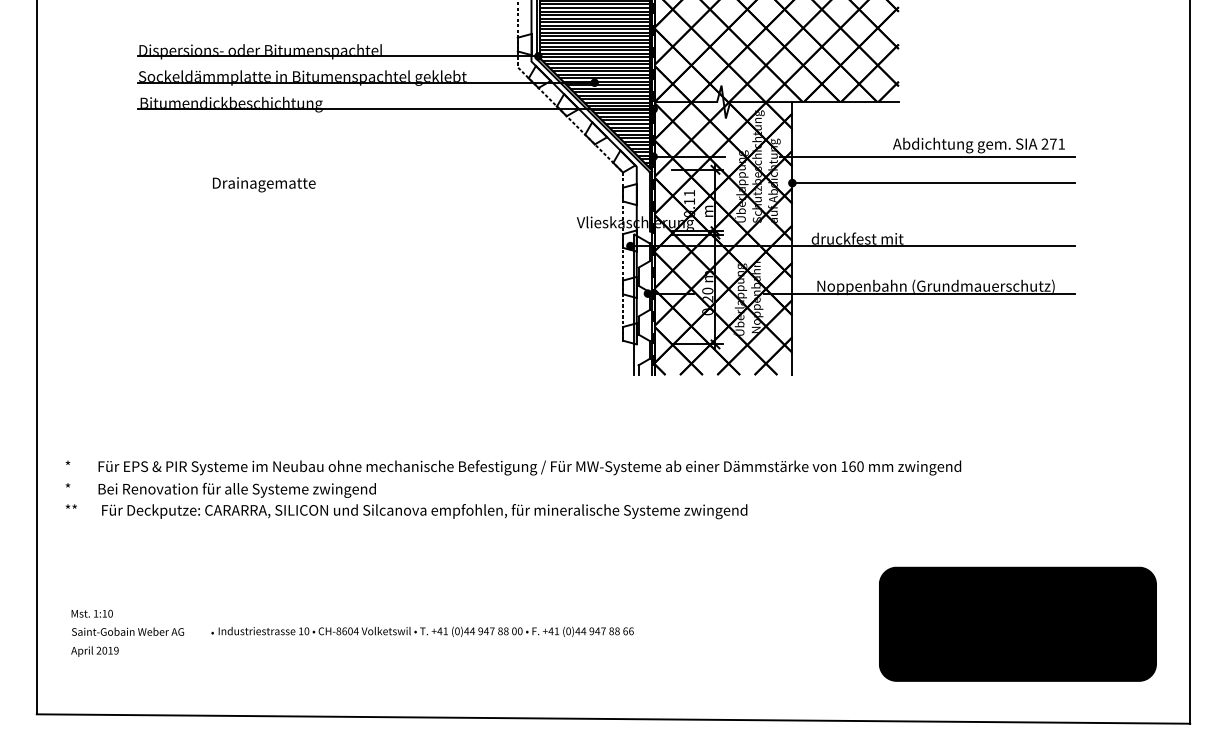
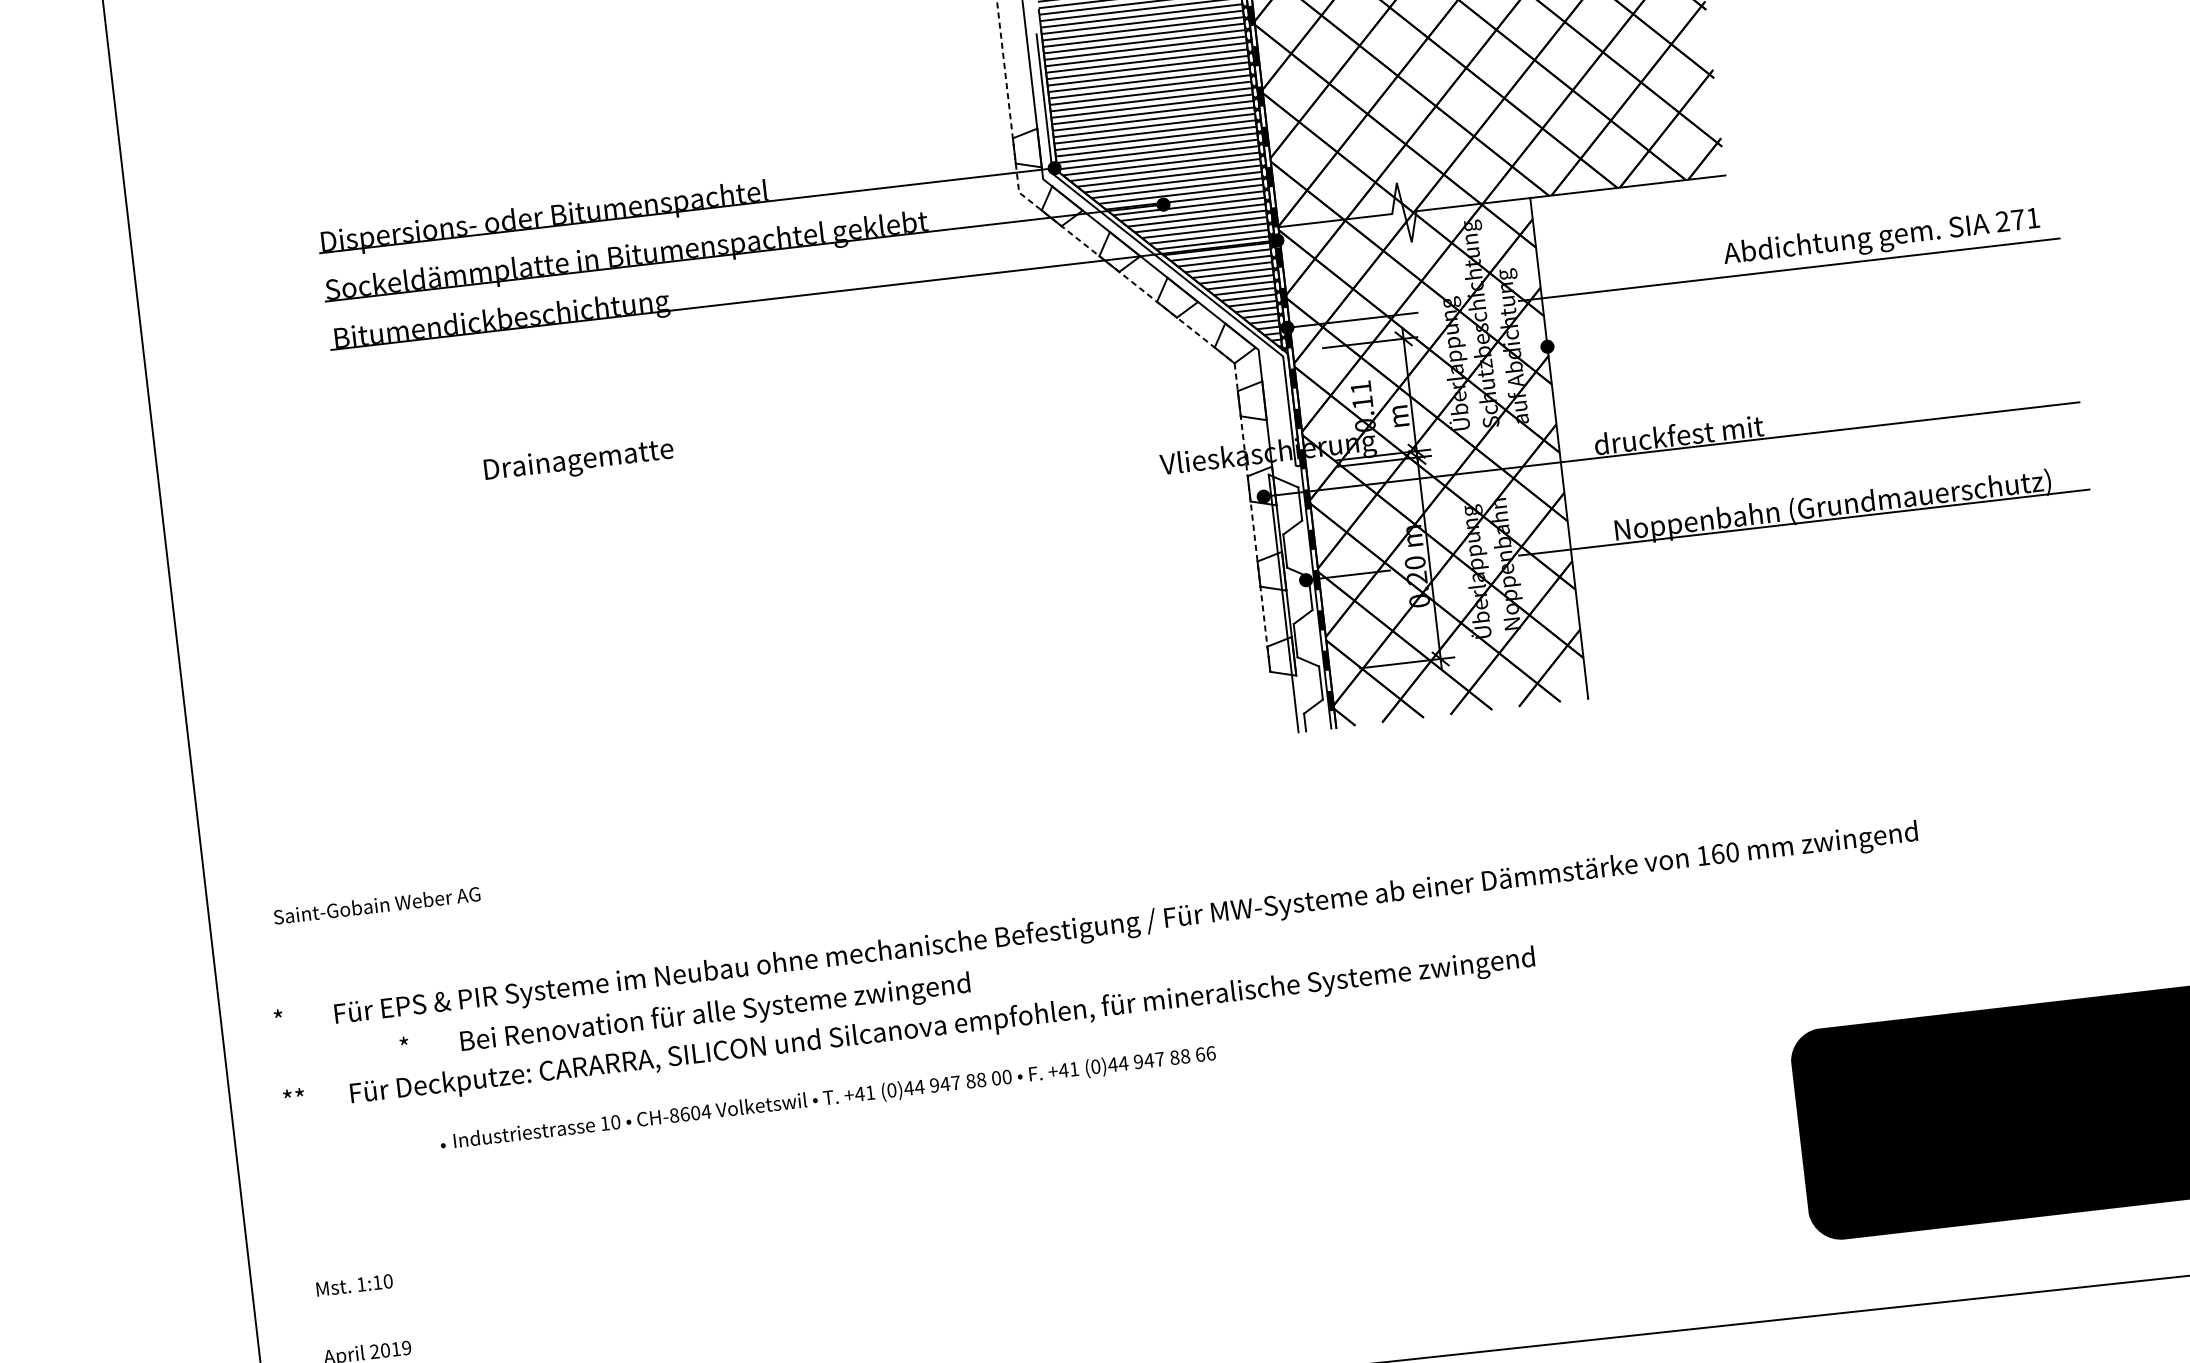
line: (933, 183) -> (1806, 317), removed
text: (220, 489) -> (684, 1016), moved
text: (127, 631) -> (376, 904), moved
text: (422, 631) -> (827, 1098), moved

